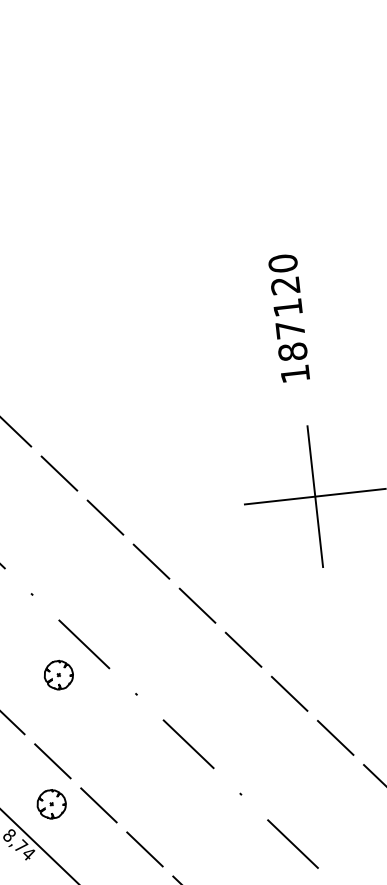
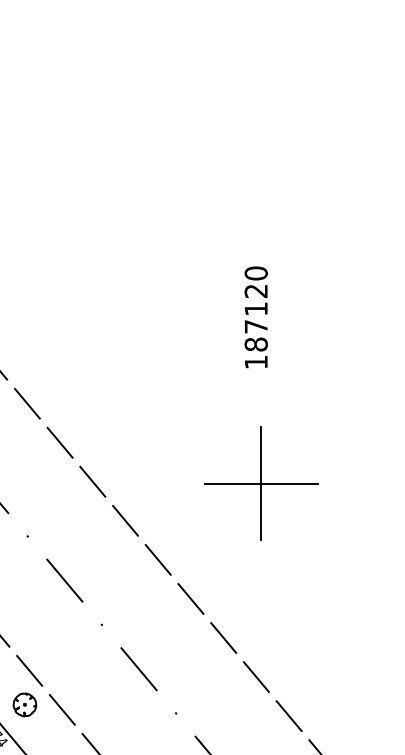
text: (288, 318) -> (255, 317), moved
part: (58, 674) -> (41, 602), removed

